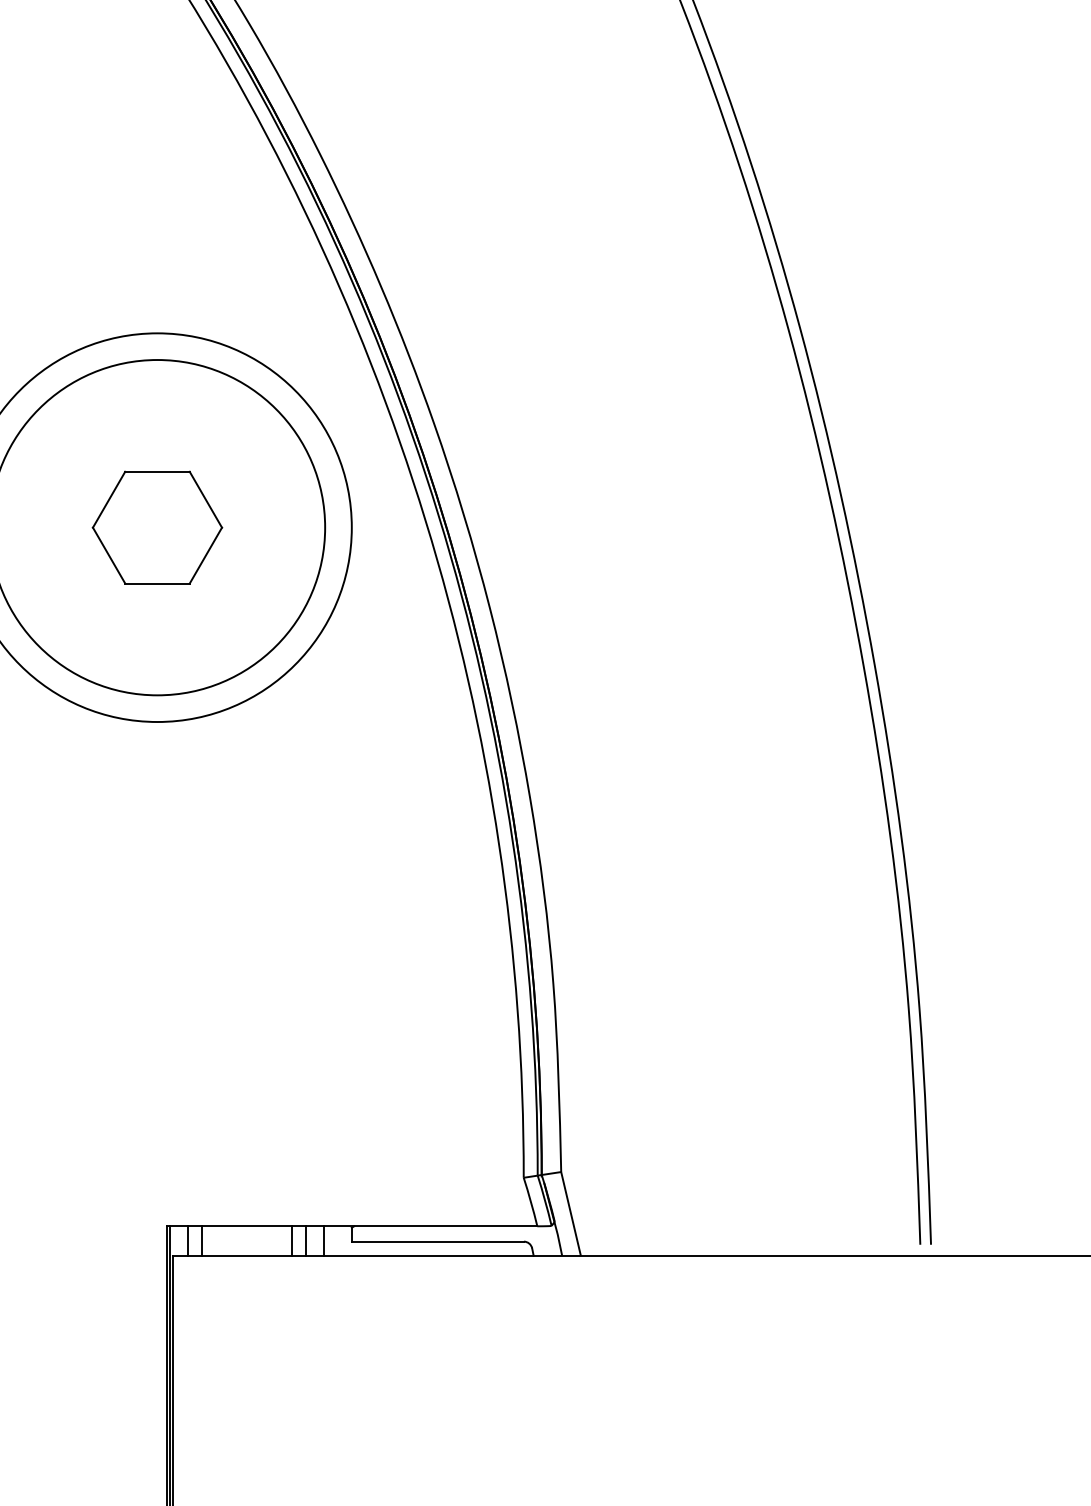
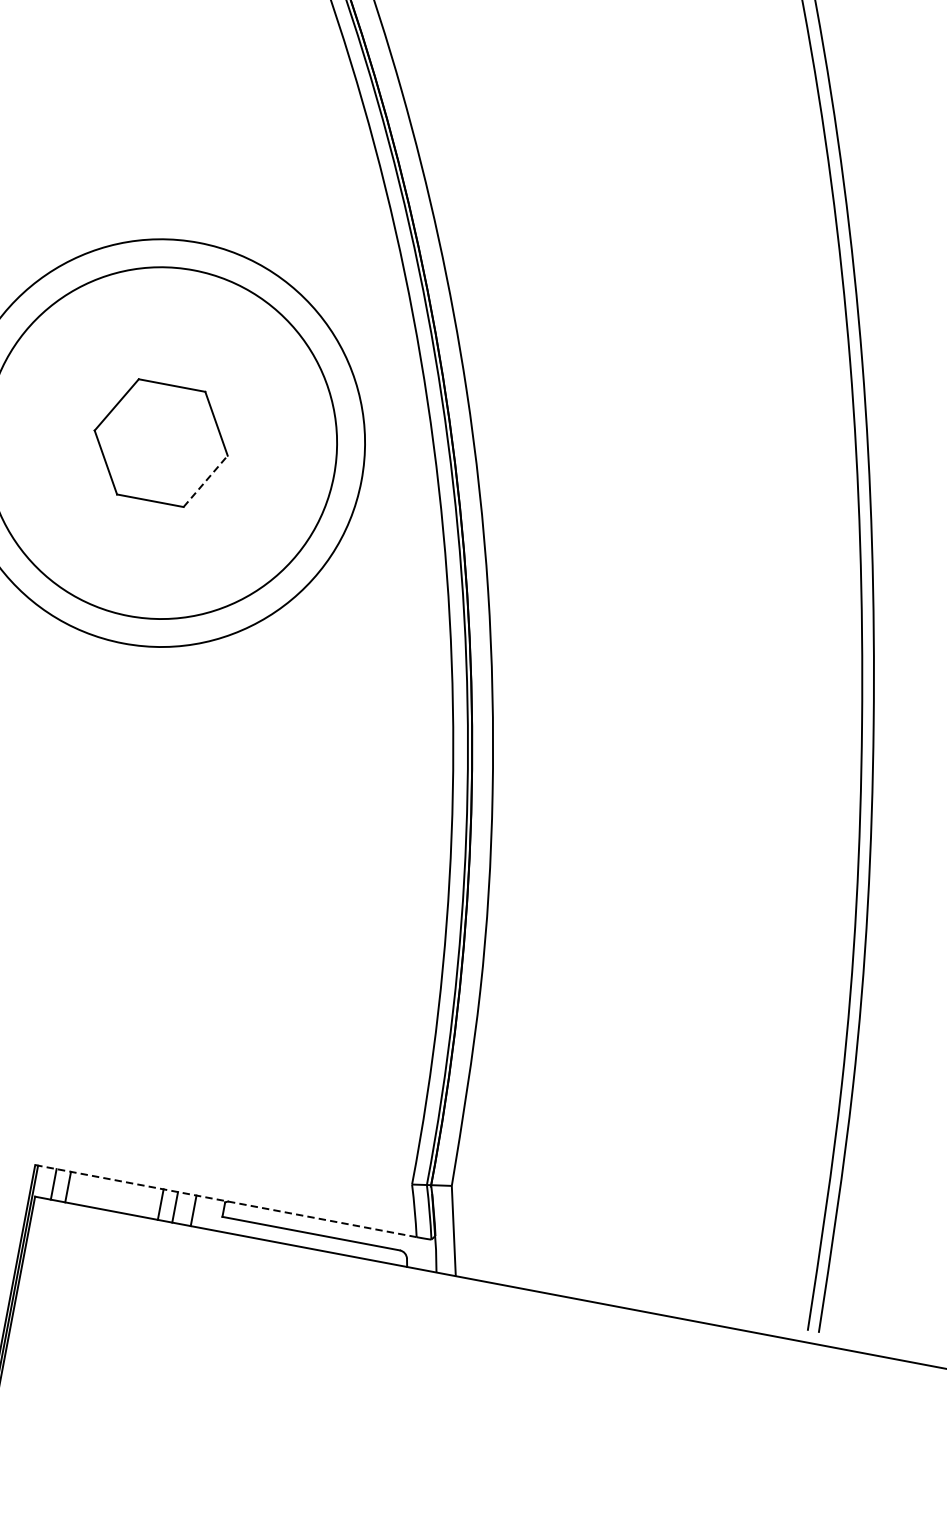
line: (206, 555) -> (206, 481), solid -> dashed
line: (351, 1226) -> (225, 1201), solid -> dashed

